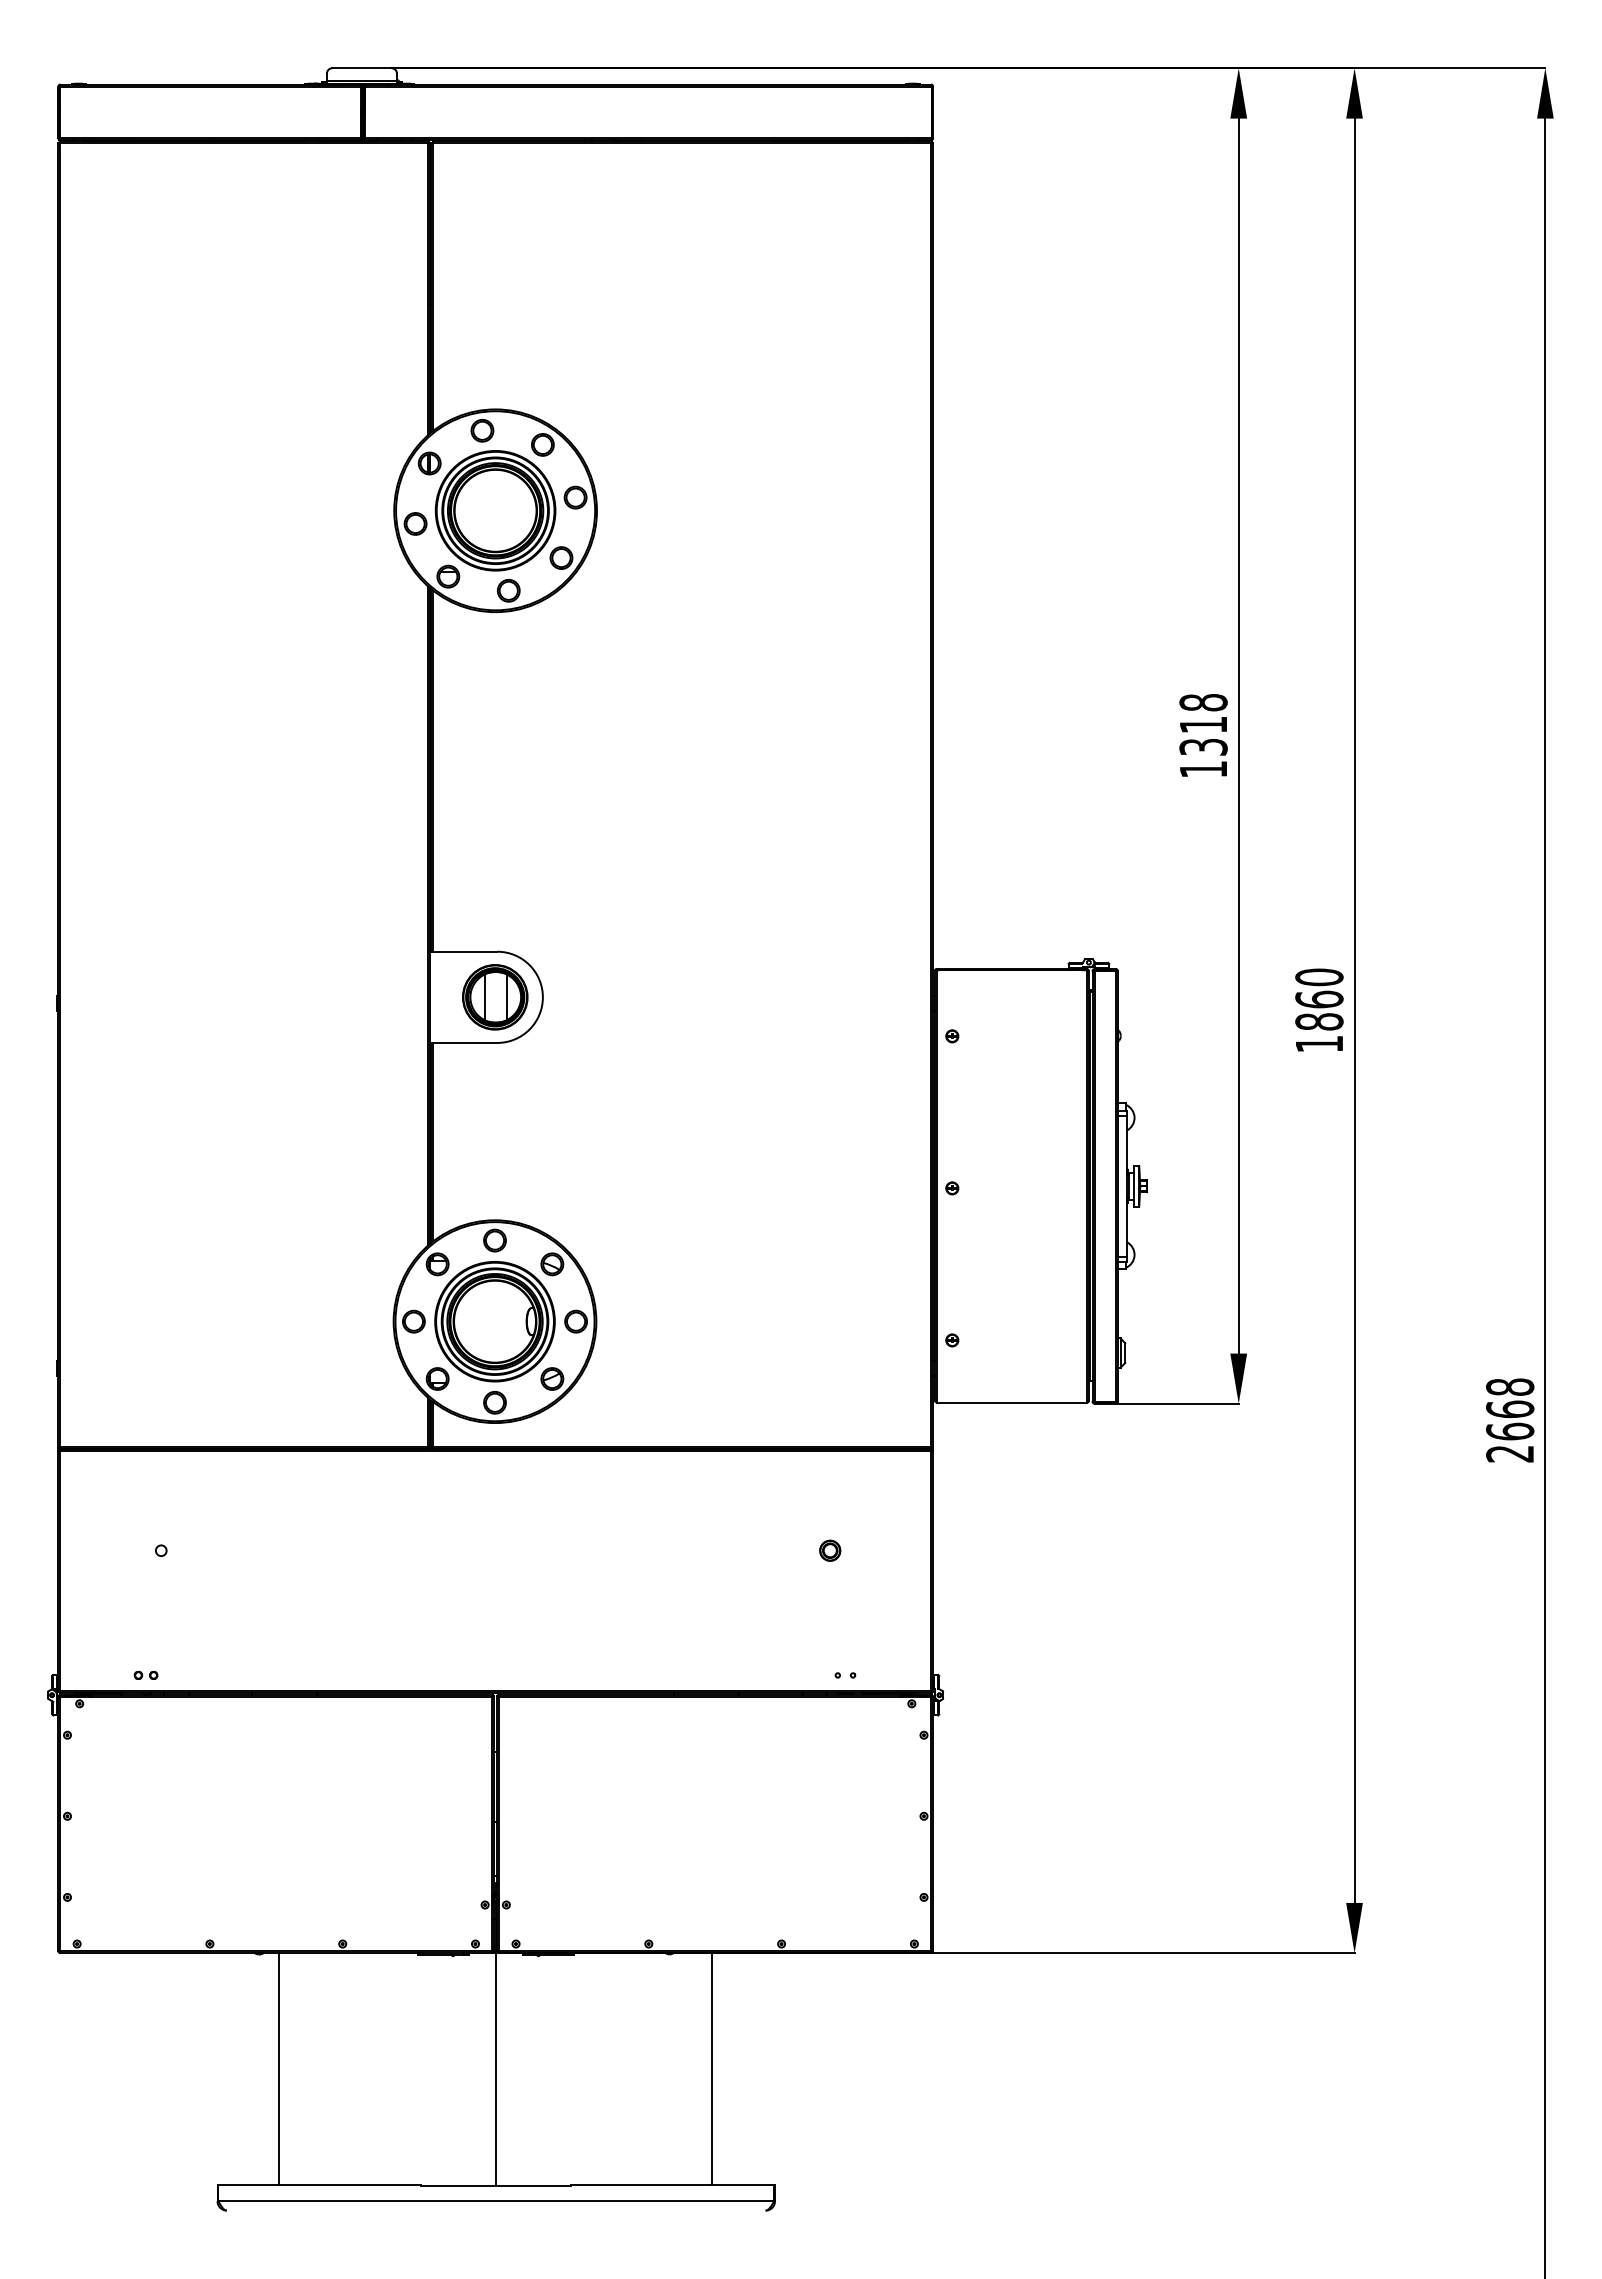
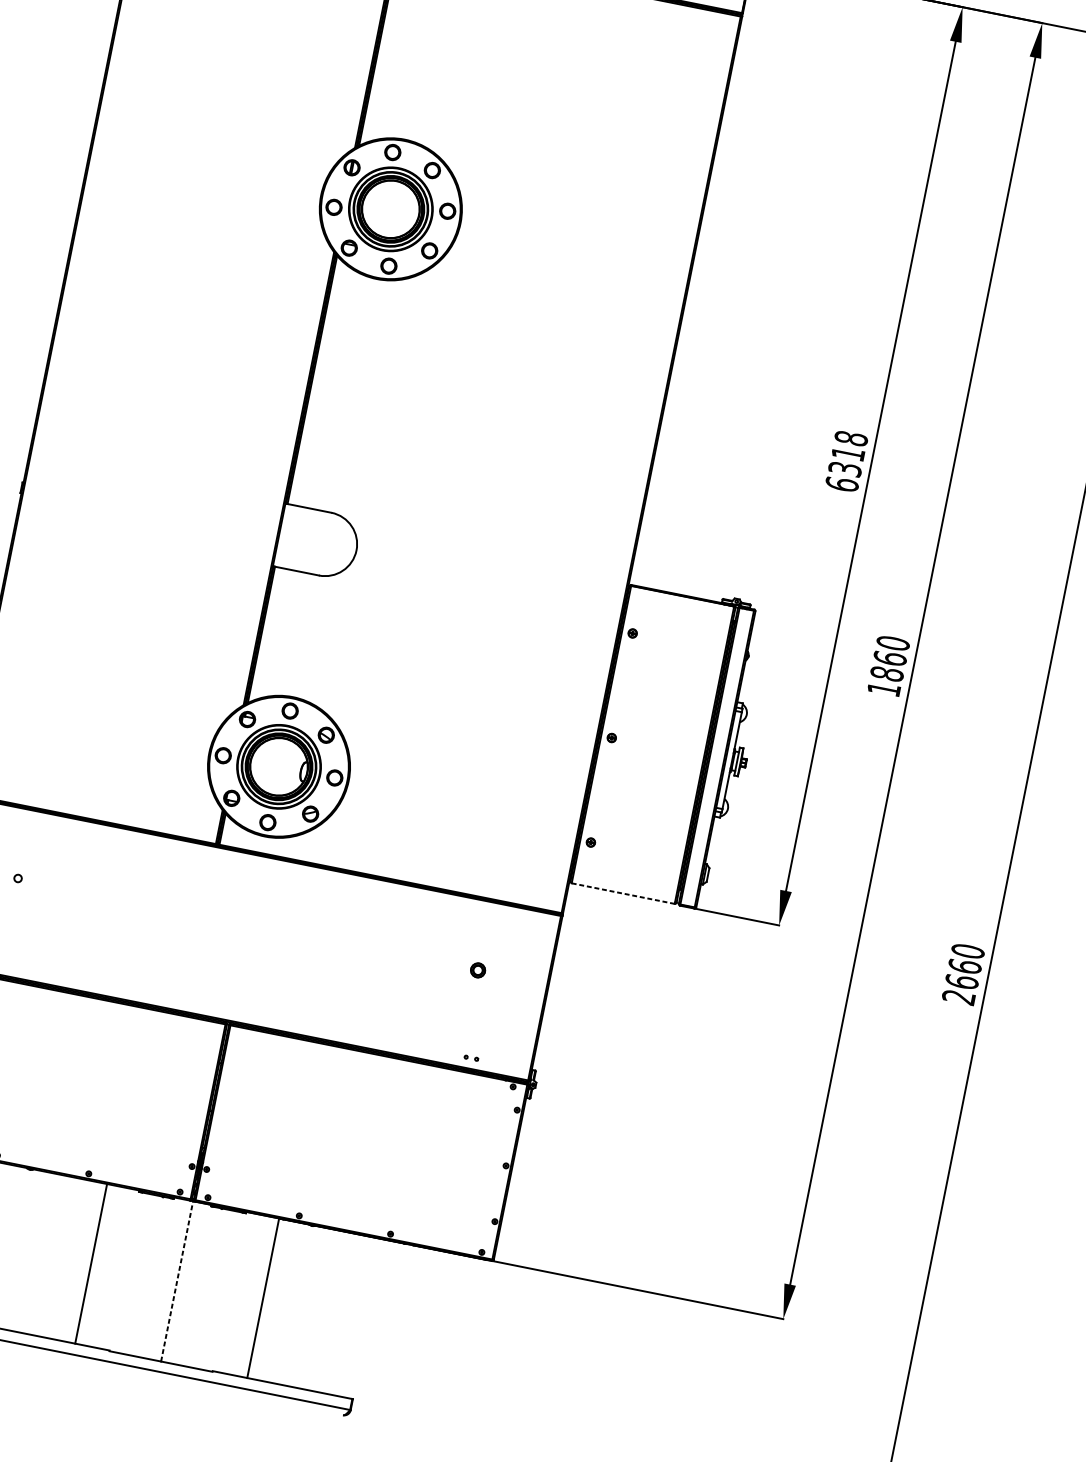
text: (1203, 769) -> (842, 484), 1318 -> 6318
part: (495, 997) -> (323, 544), removed
text: (1510, 1386) -> (968, 950), 2668 -> 2660
line: (1011, 1402) -> (623, 893), solid -> dashed
line: (496, 2052) -> (179, 1269), solid -> dashed
line: (279, 2069) -> (91, 1264), moved
line: (712, 2069) -> (263, 1298), moved

